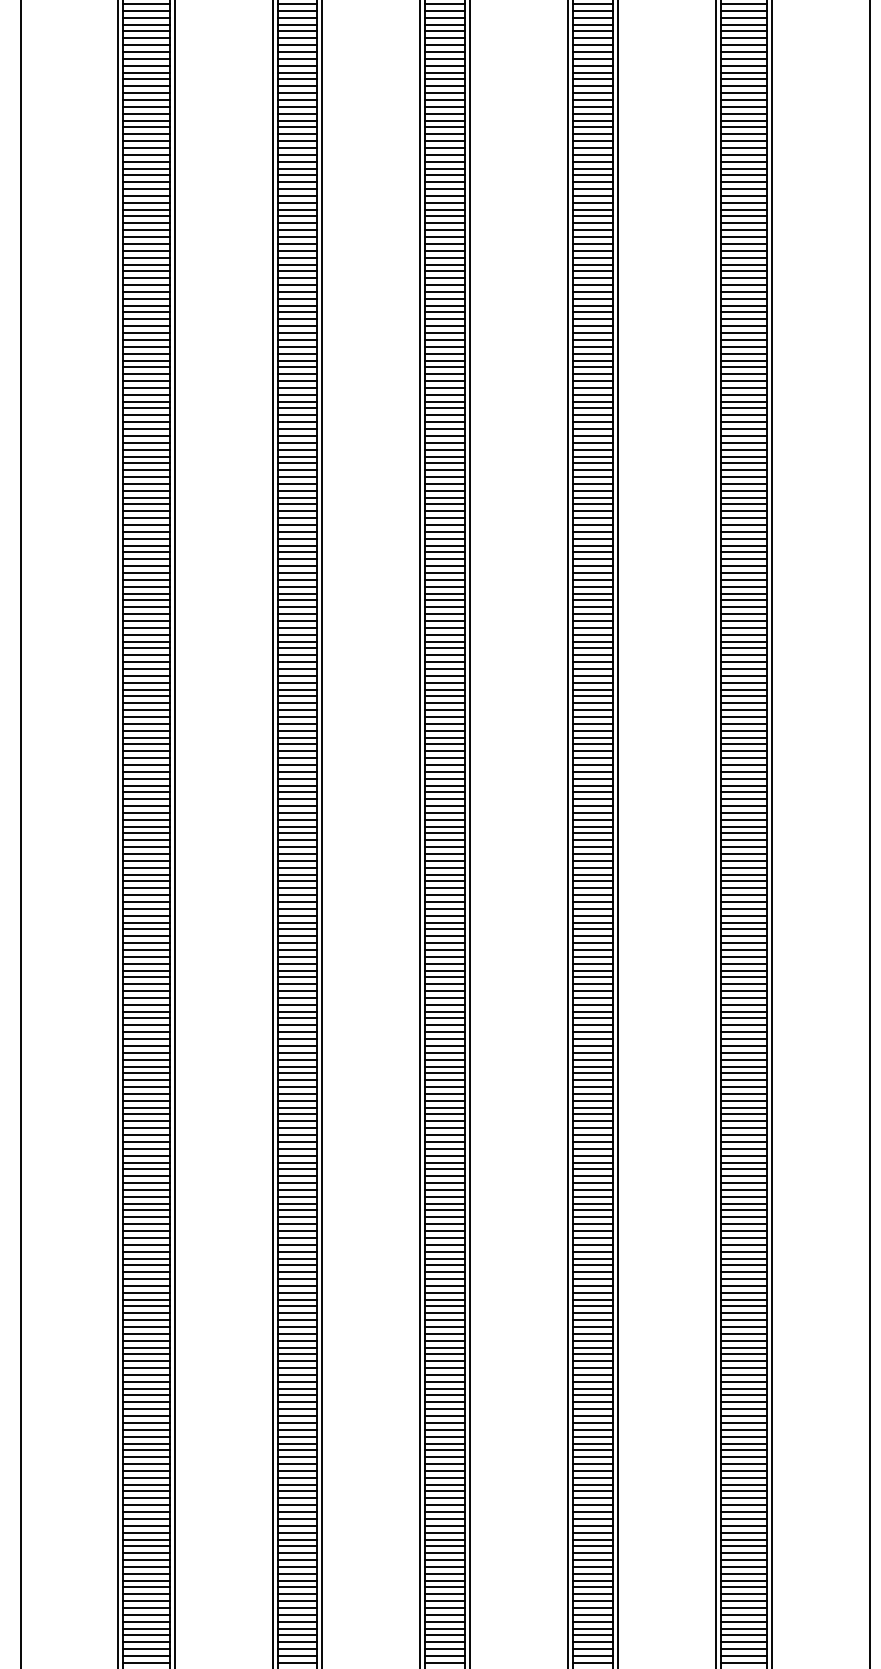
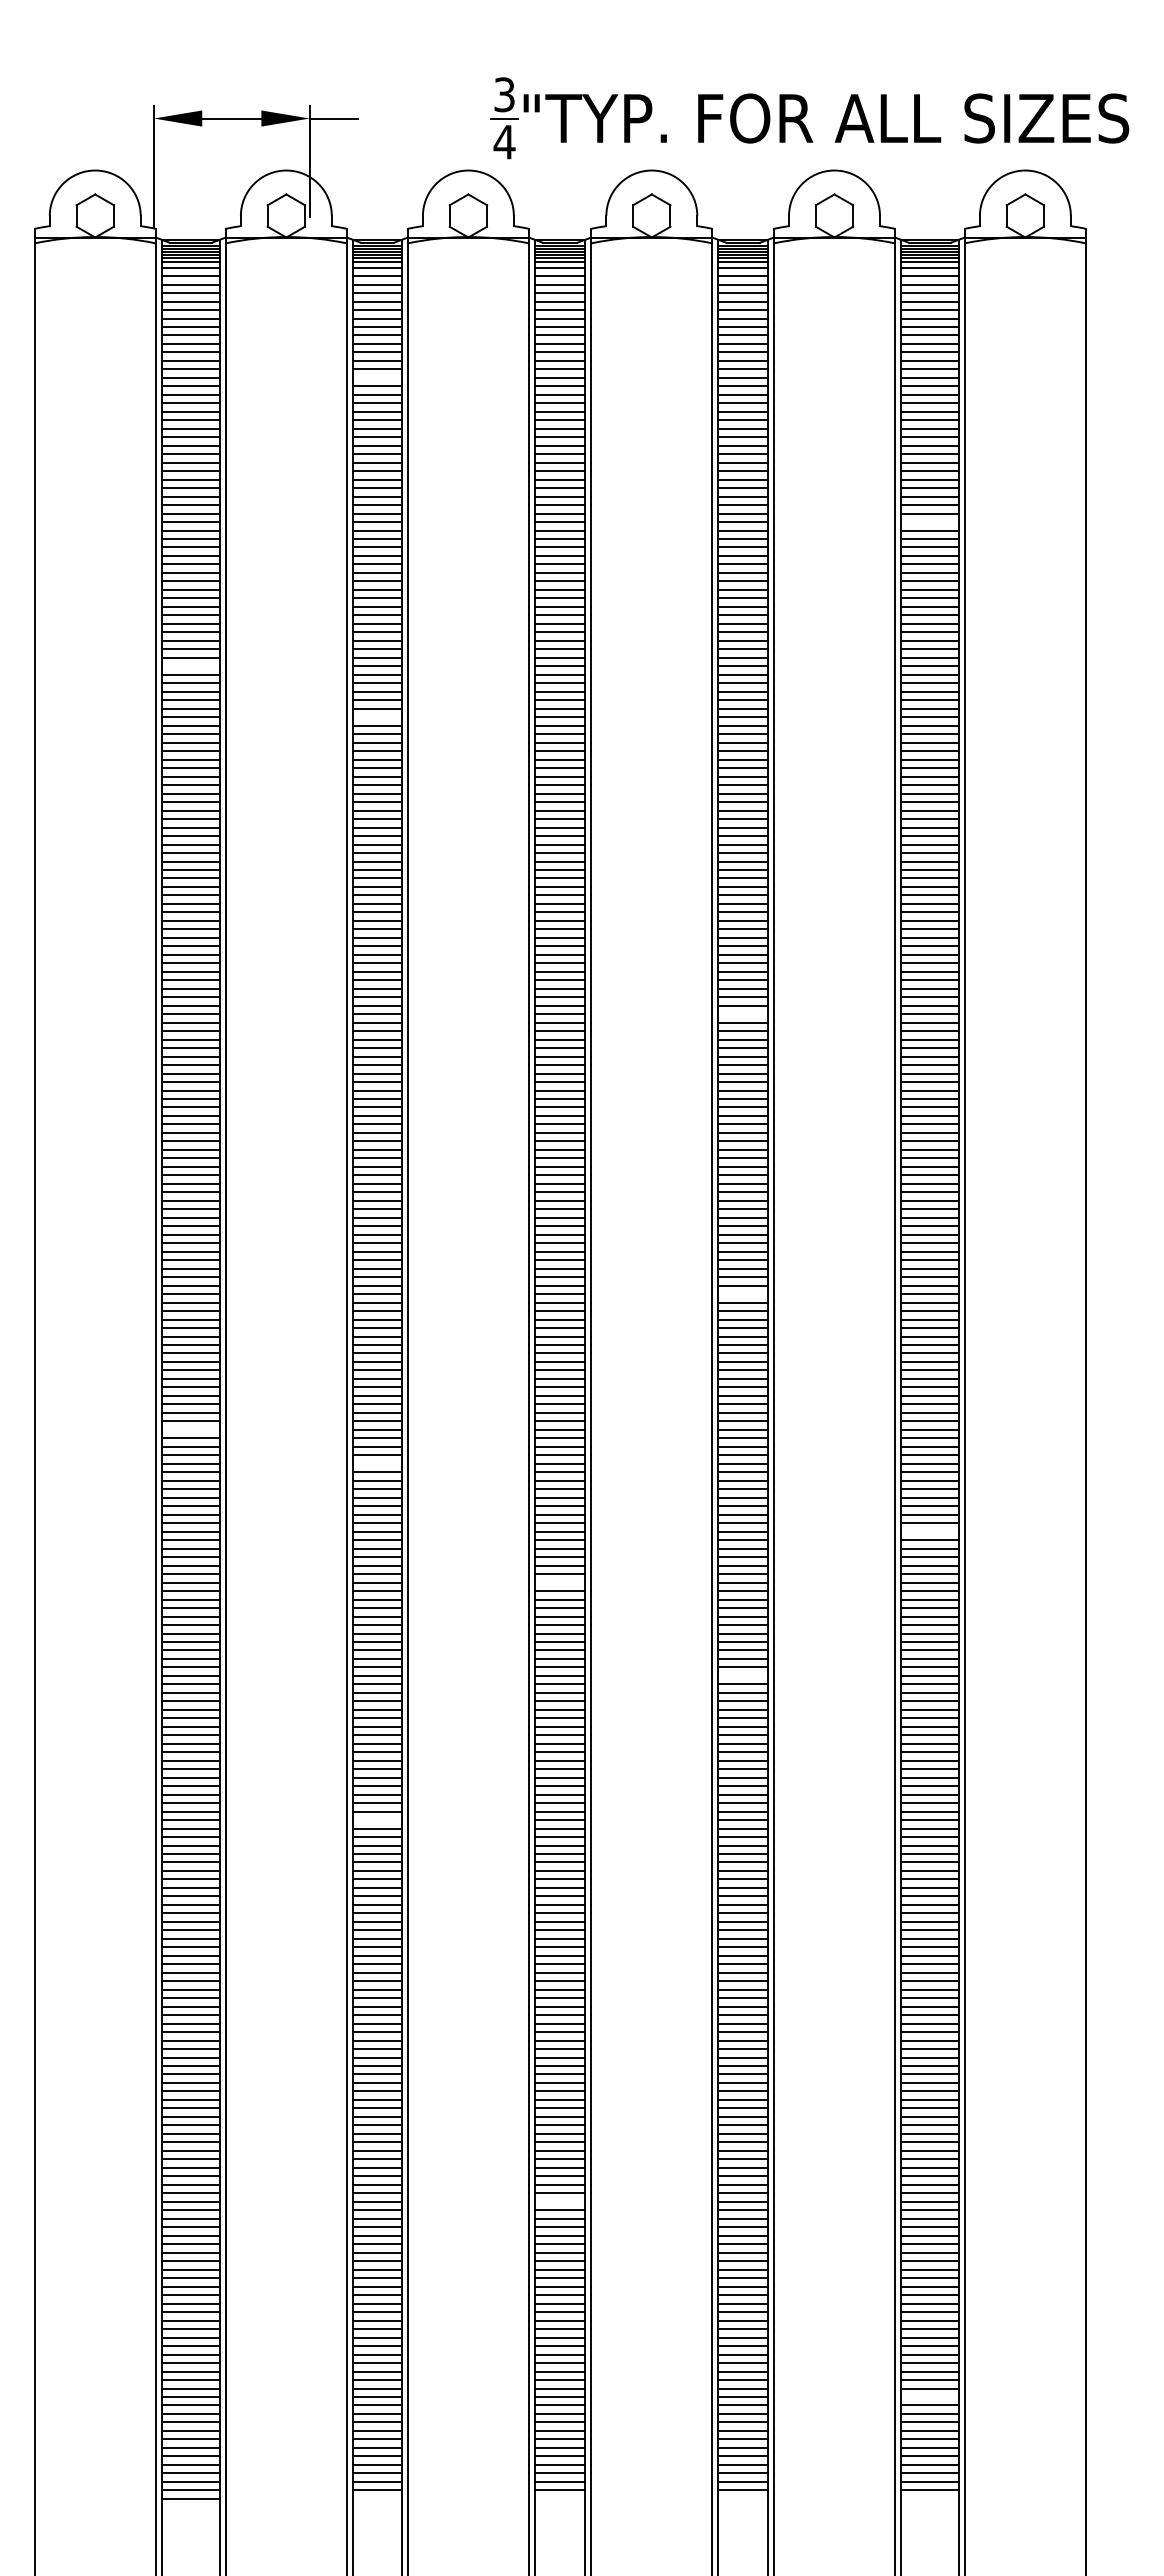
line: (296, 10) -> (376, 377), removed
line: (743, 127) -> (929, 522), removed
line: (146, 244) -> (190, 666), removed
line: (296, 285) -> (376, 717), removed
line: (592, 525) -> (742, 1014), removed
line: (592, 751) -> (742, 1294), removed
line: (146, 860) -> (190, 1429), removed
line: (296, 888) -> (376, 1463), removed
line: (743, 943) -> (929, 1531), removed
line: (444, 984) -> (559, 1582), removed
line: (592, 1059) -> (742, 1675), removed
line: (296, 1176) -> (376, 1820), removed
line: (444, 1484) -> (559, 2201), removed
line: (743, 1641) -> (929, 2396), removed

